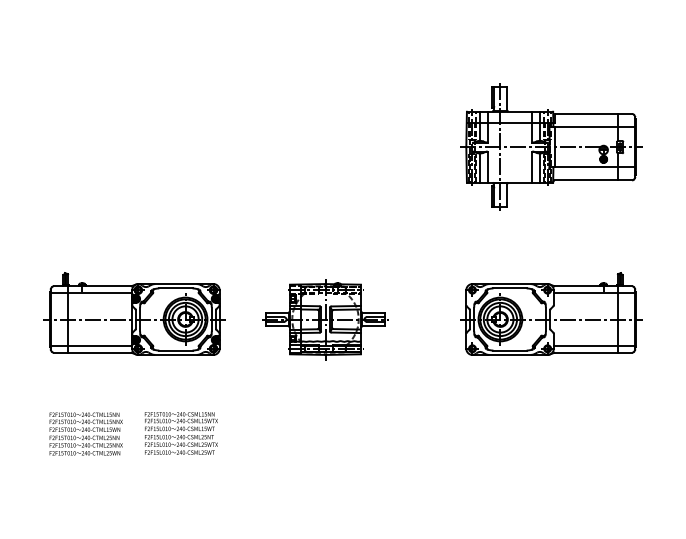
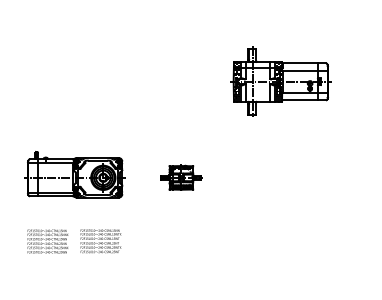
part: (550, 146) -> (280, 81), moved
part: (550, 313) -> (306, 174), removed
part: (325, 318) -> (181, 177), size x0.6

